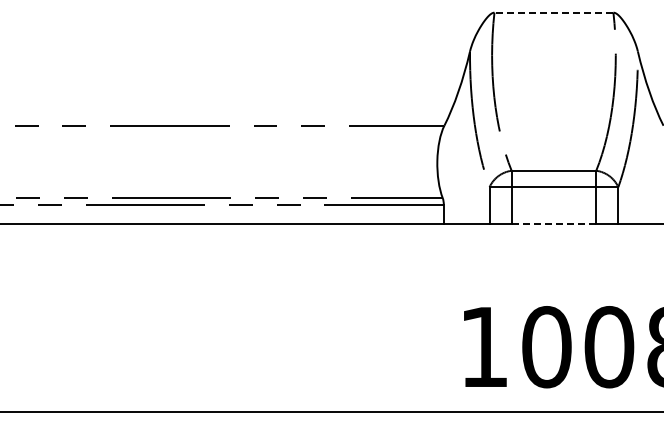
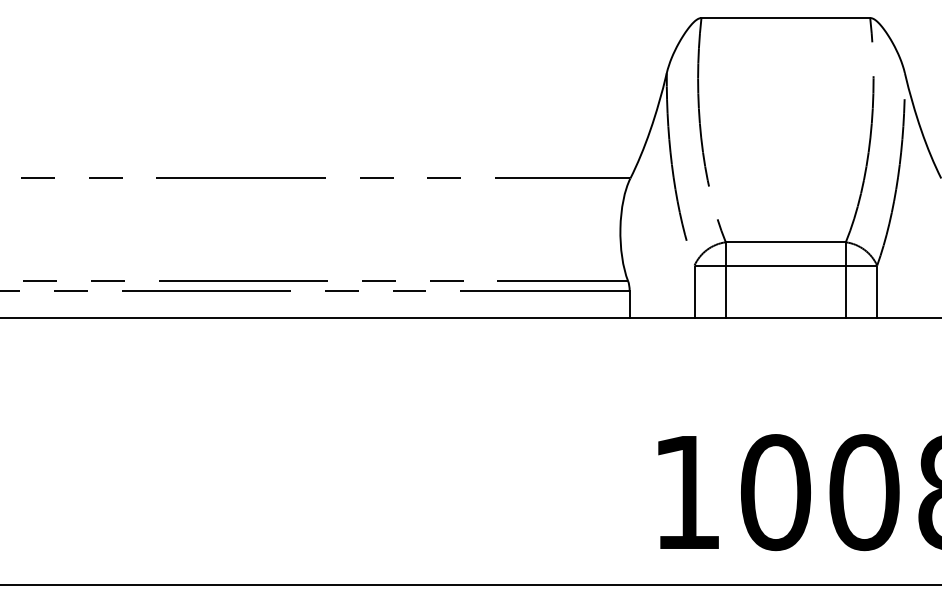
line: (553, 12) -> (785, 17), dashed -> solid
line: (553, 224) -> (785, 318), dashed -> solid

